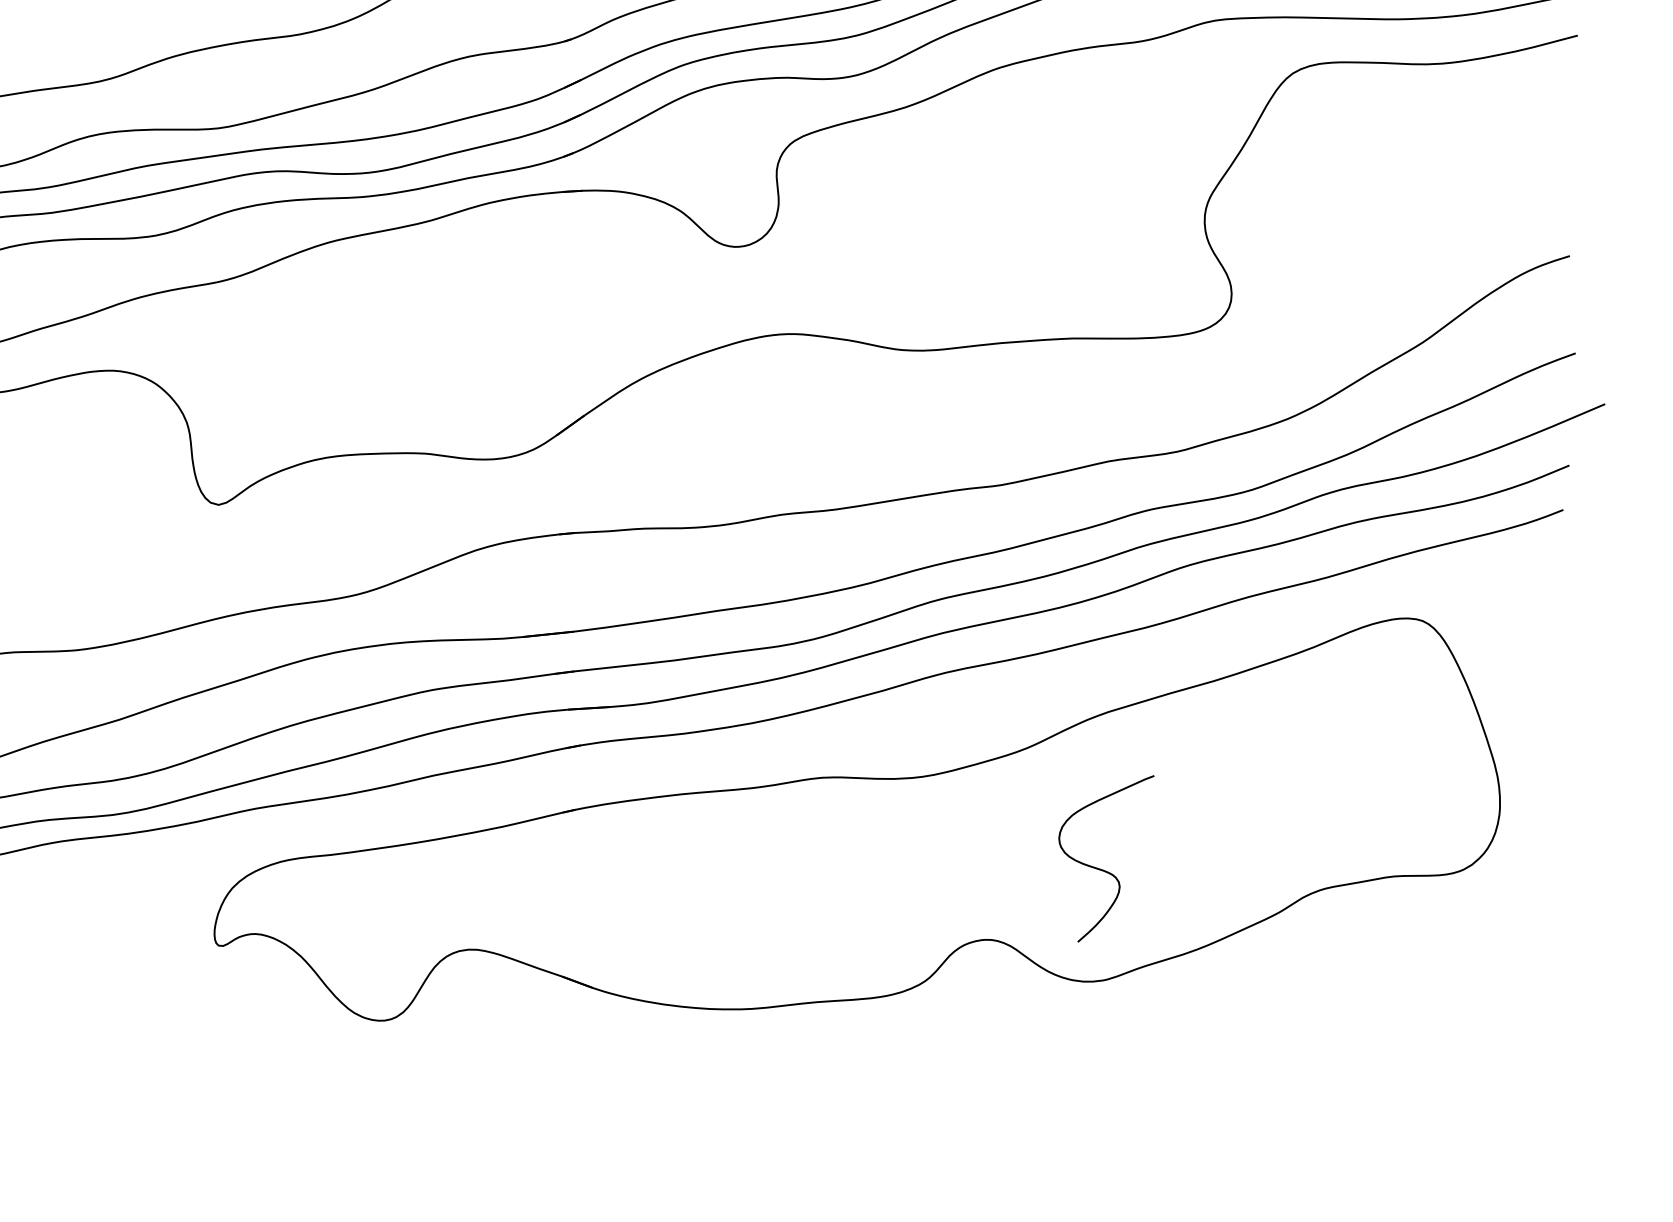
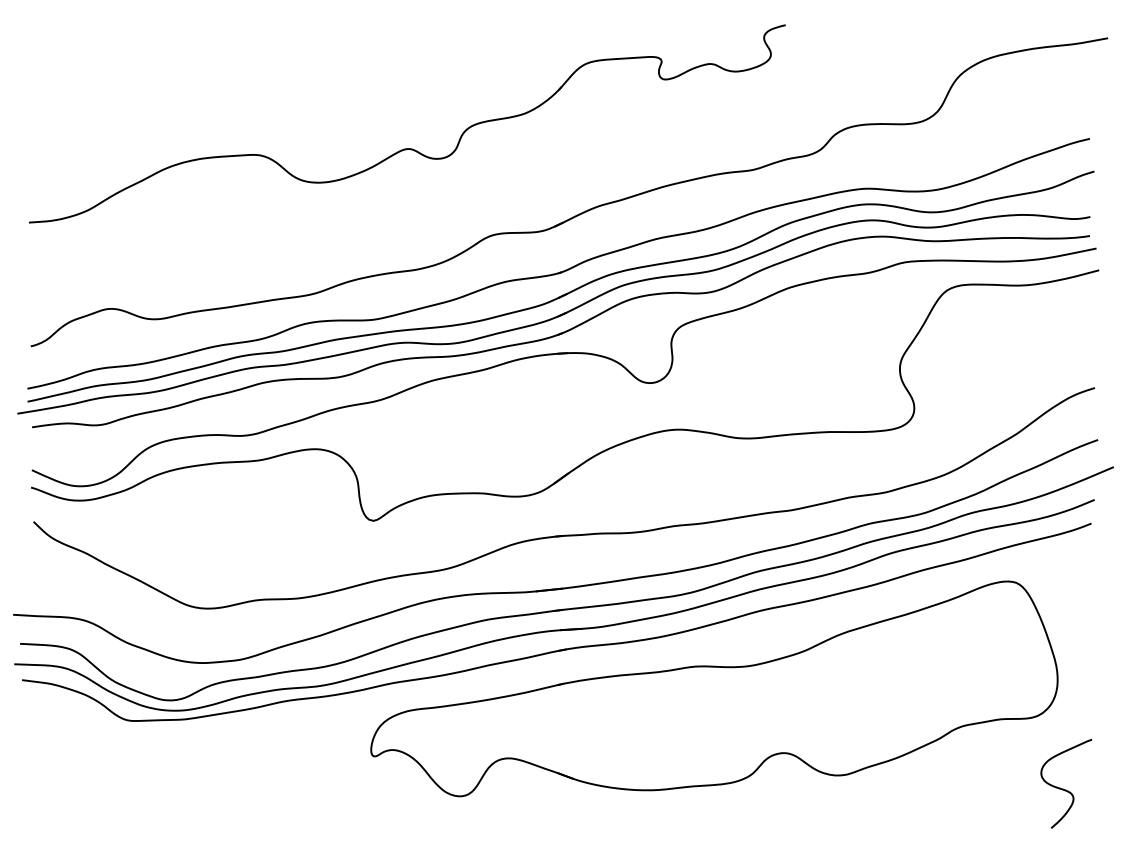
curve: (1100, 867) -> (1063, 788), moved

